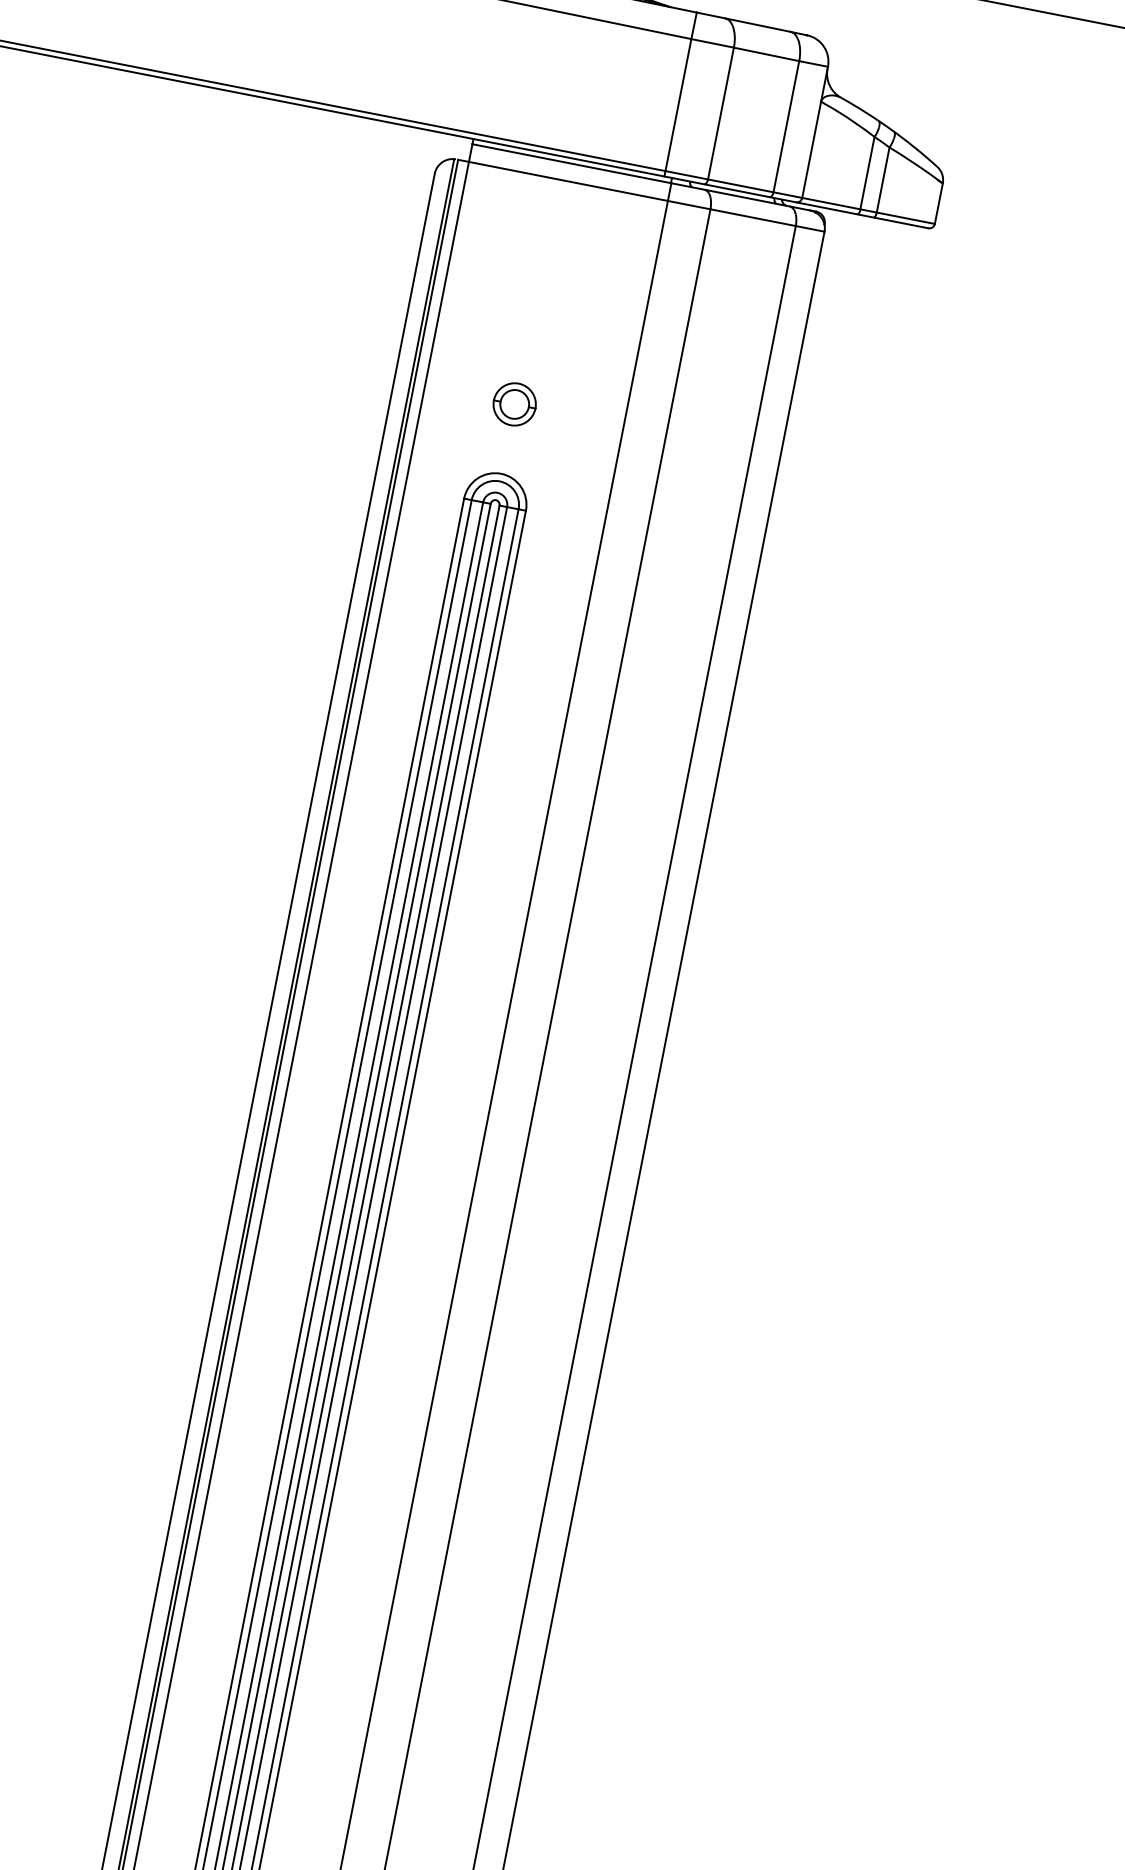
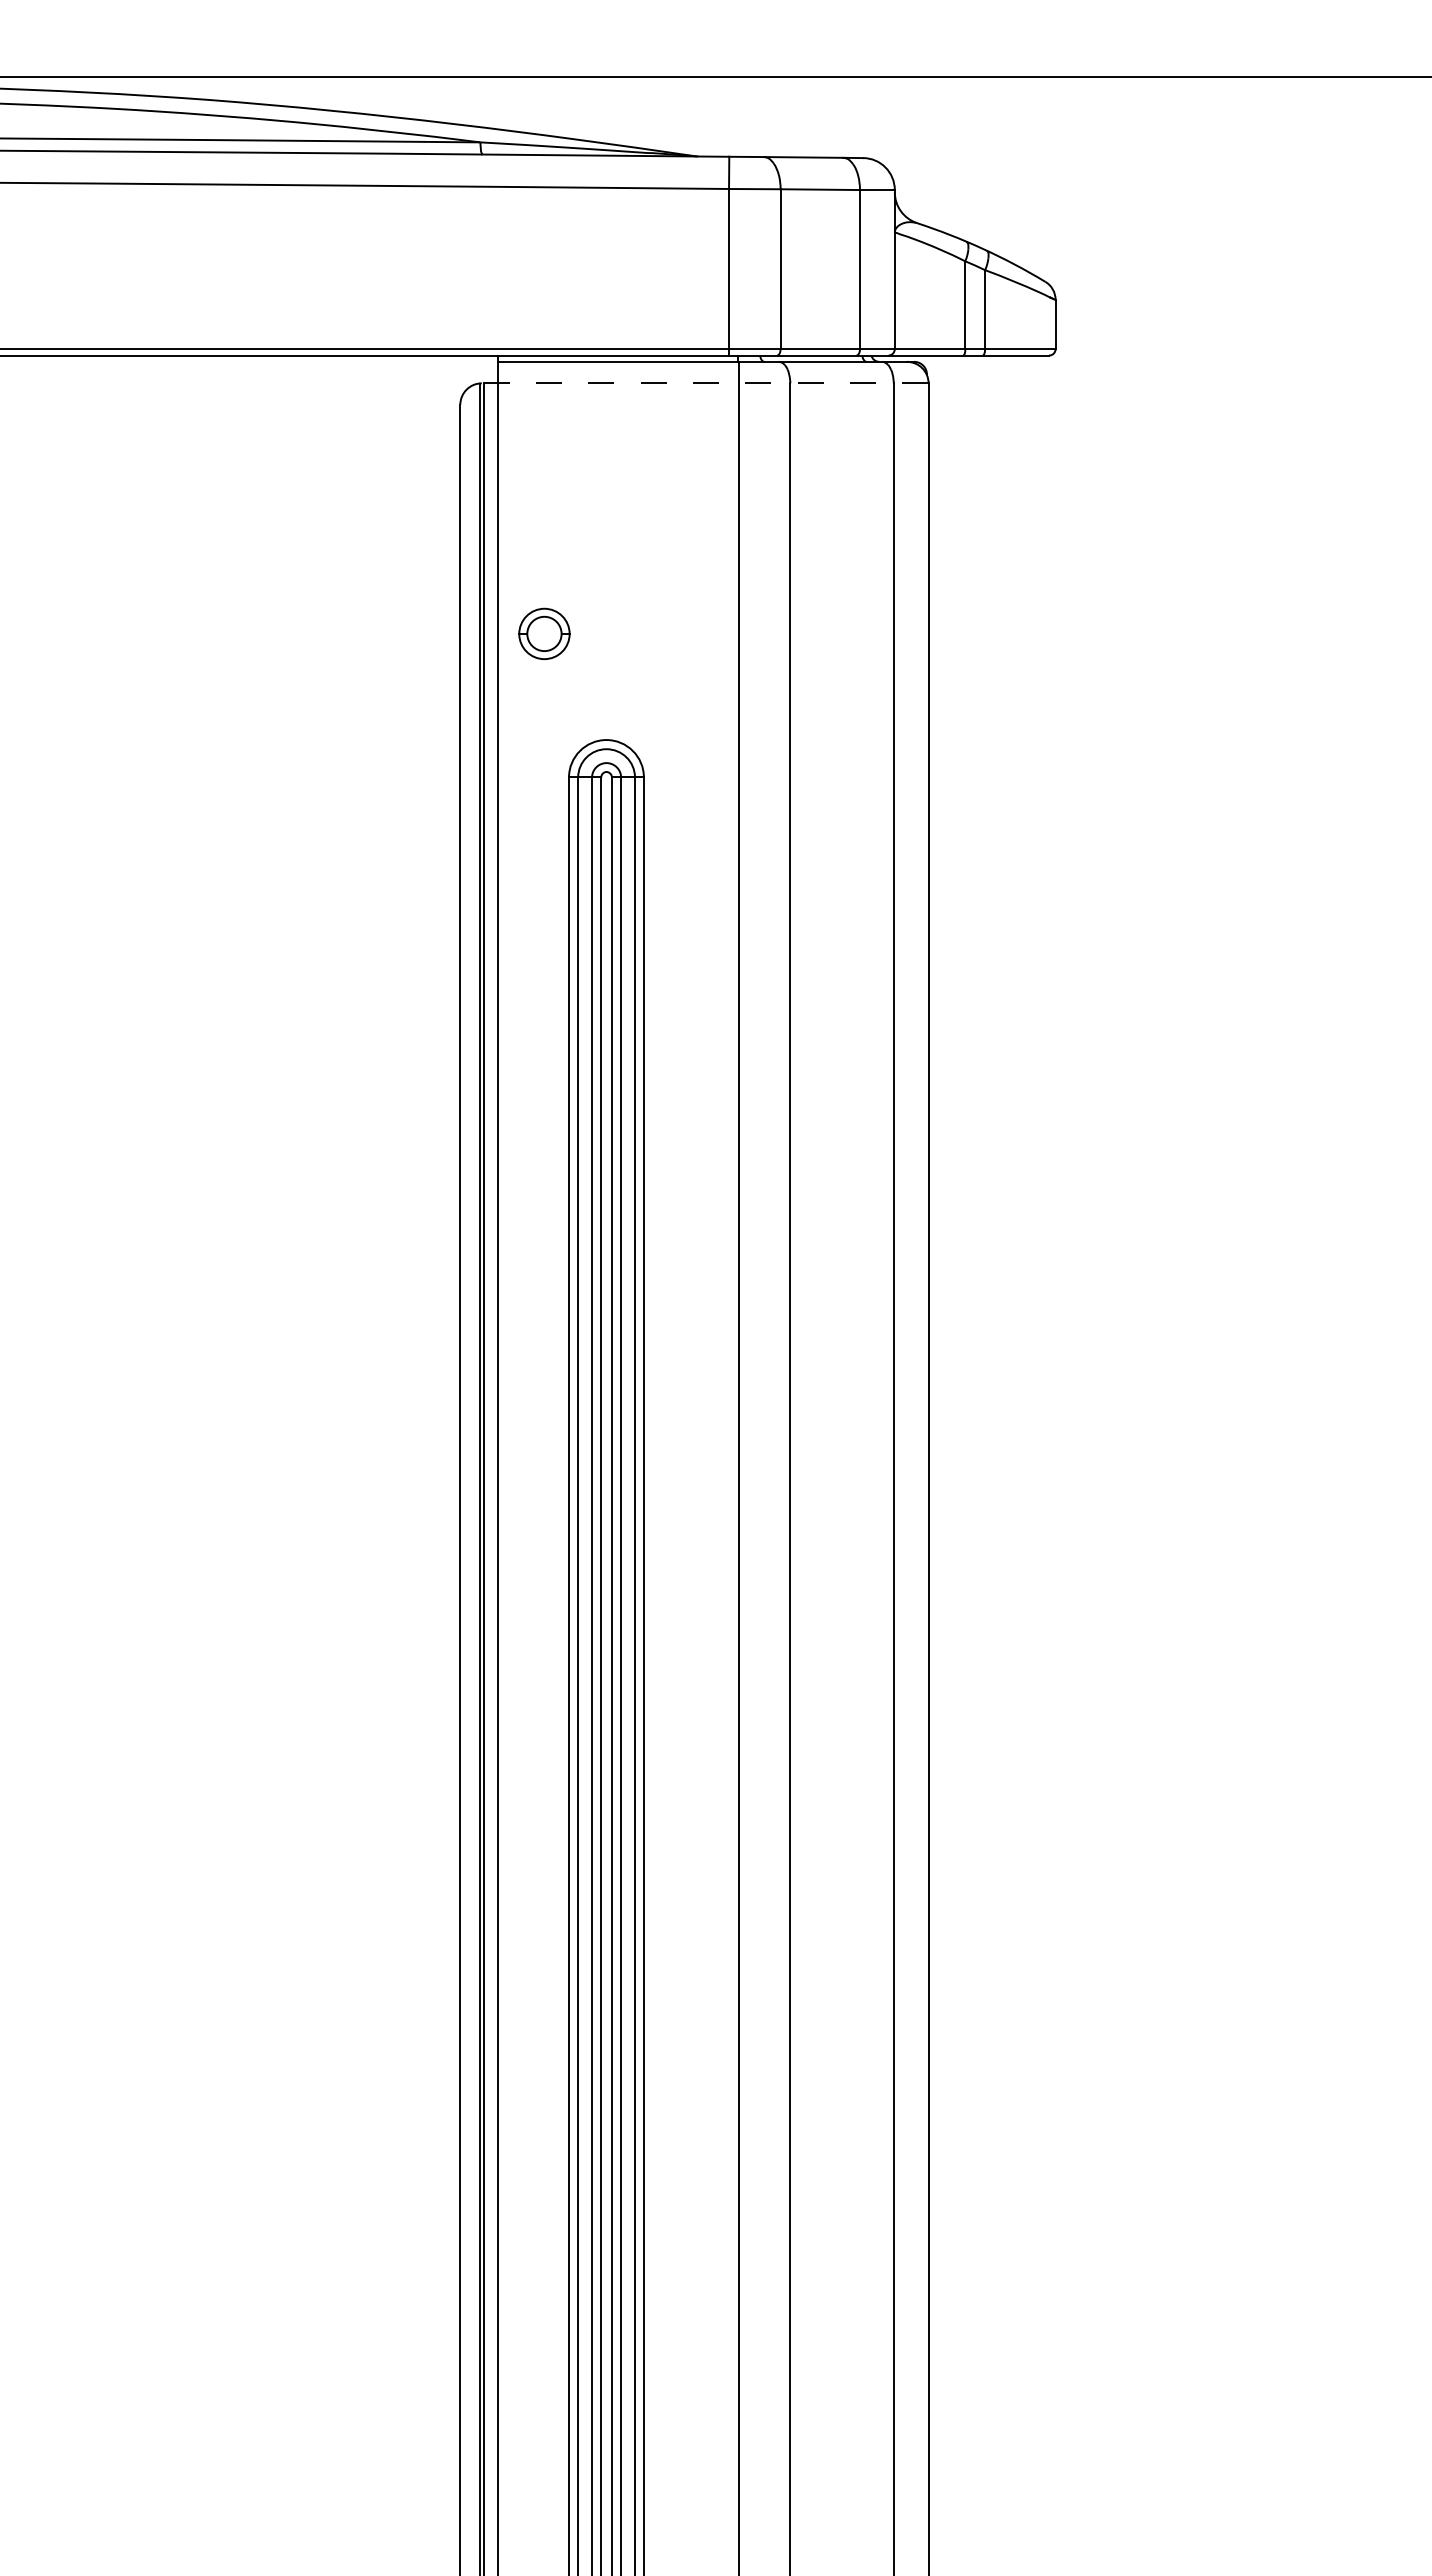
line: (641, 195) -> (706, 383), solid -> dashed
part: (514, 404) -> (544, 633), moved

